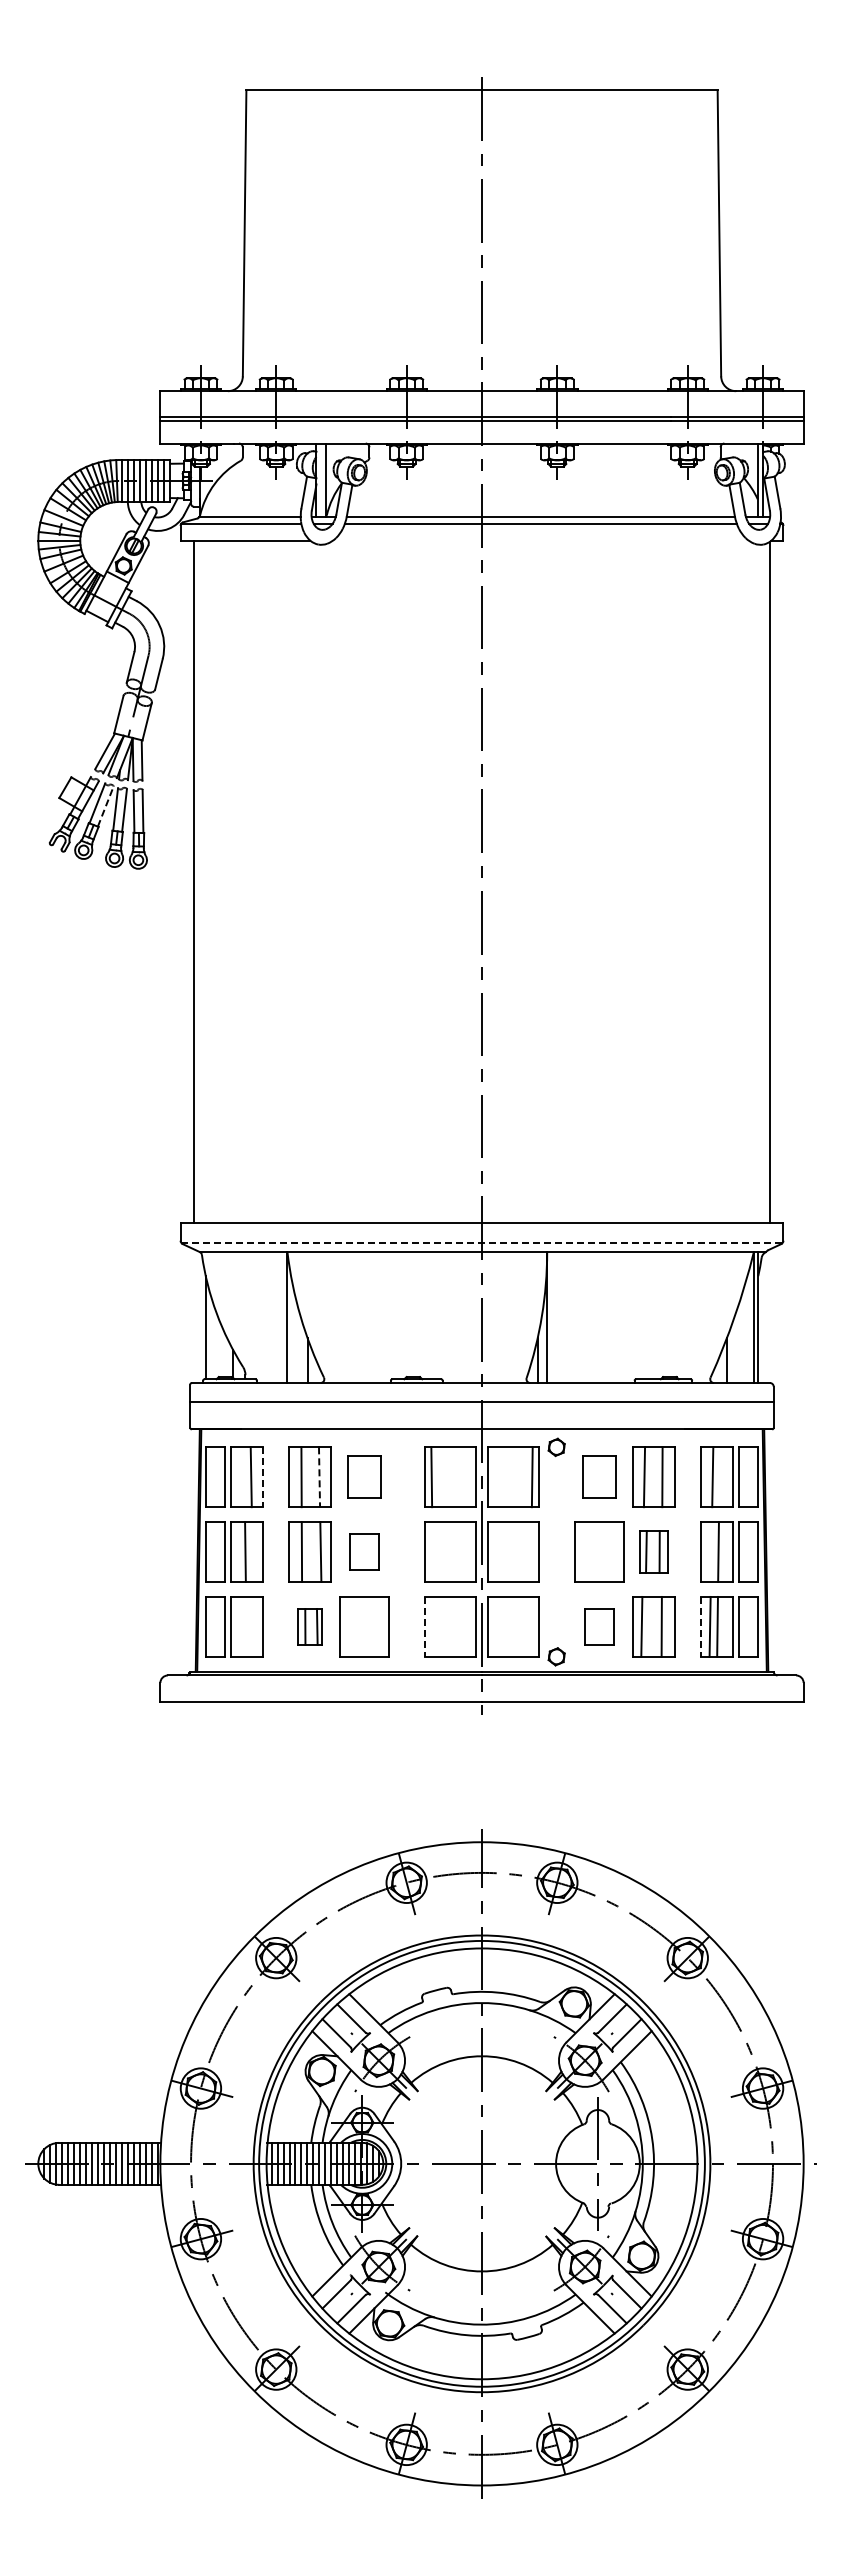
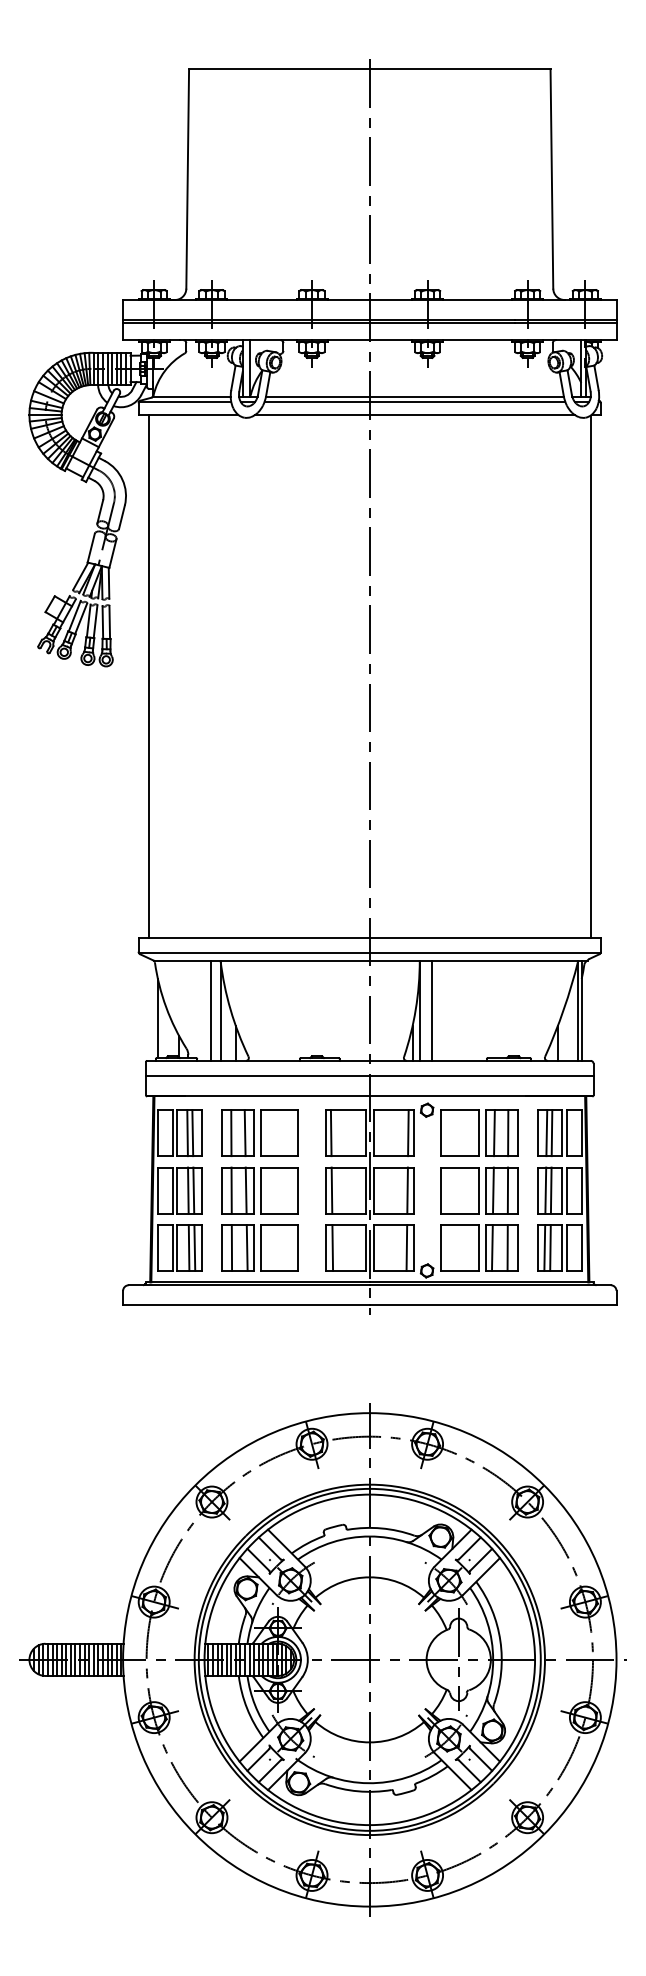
line: (540, 540) -> (414, 414), added
line: (105, 806) -> (80, 618), dashed -> solid
line: (482, 1242) -> (370, 953), dashed -> solid
line: (275, 1317) -> (211, 1010), added
line: (563, 1317) -> (432, 1010), added
part: (364, 1476) -> (279, 1132), size x1.43
part: (599, 1476) -> (459, 1132), size x1.43
line: (244, 1477) -> (187, 1133), added
line: (262, 1477) -> (201, 1133), dashed -> solid
line: (319, 1477) -> (245, 1133), dashed -> solid
line: (719, 1477) -> (551, 1133), added
line: (252, 1551) -> (193, 1190), added
part: (364, 1551) -> (279, 1190), size x1.67
line: (432, 1551) -> (331, 1190), added
line: (530, 1551) -> (406, 1190), added
part: (653, 1551) -> (501, 1190), size x1.43
line: (710, 1551) -> (545, 1190), added
line: (246, 1626) -> (189, 1247), added
line: (253, 1626) -> (194, 1247), added
part: (309, 1626) -> (237, 1247), size x1.67
line: (424, 1626) -> (325, 1247), dashed -> solid
line: (433, 1626) -> (332, 1247), added
line: (529, 1626) -> (406, 1247), added
part: (599, 1626) -> (459, 1247), size x1.67
line: (701, 1626) -> (538, 1247), dashed -> solid

